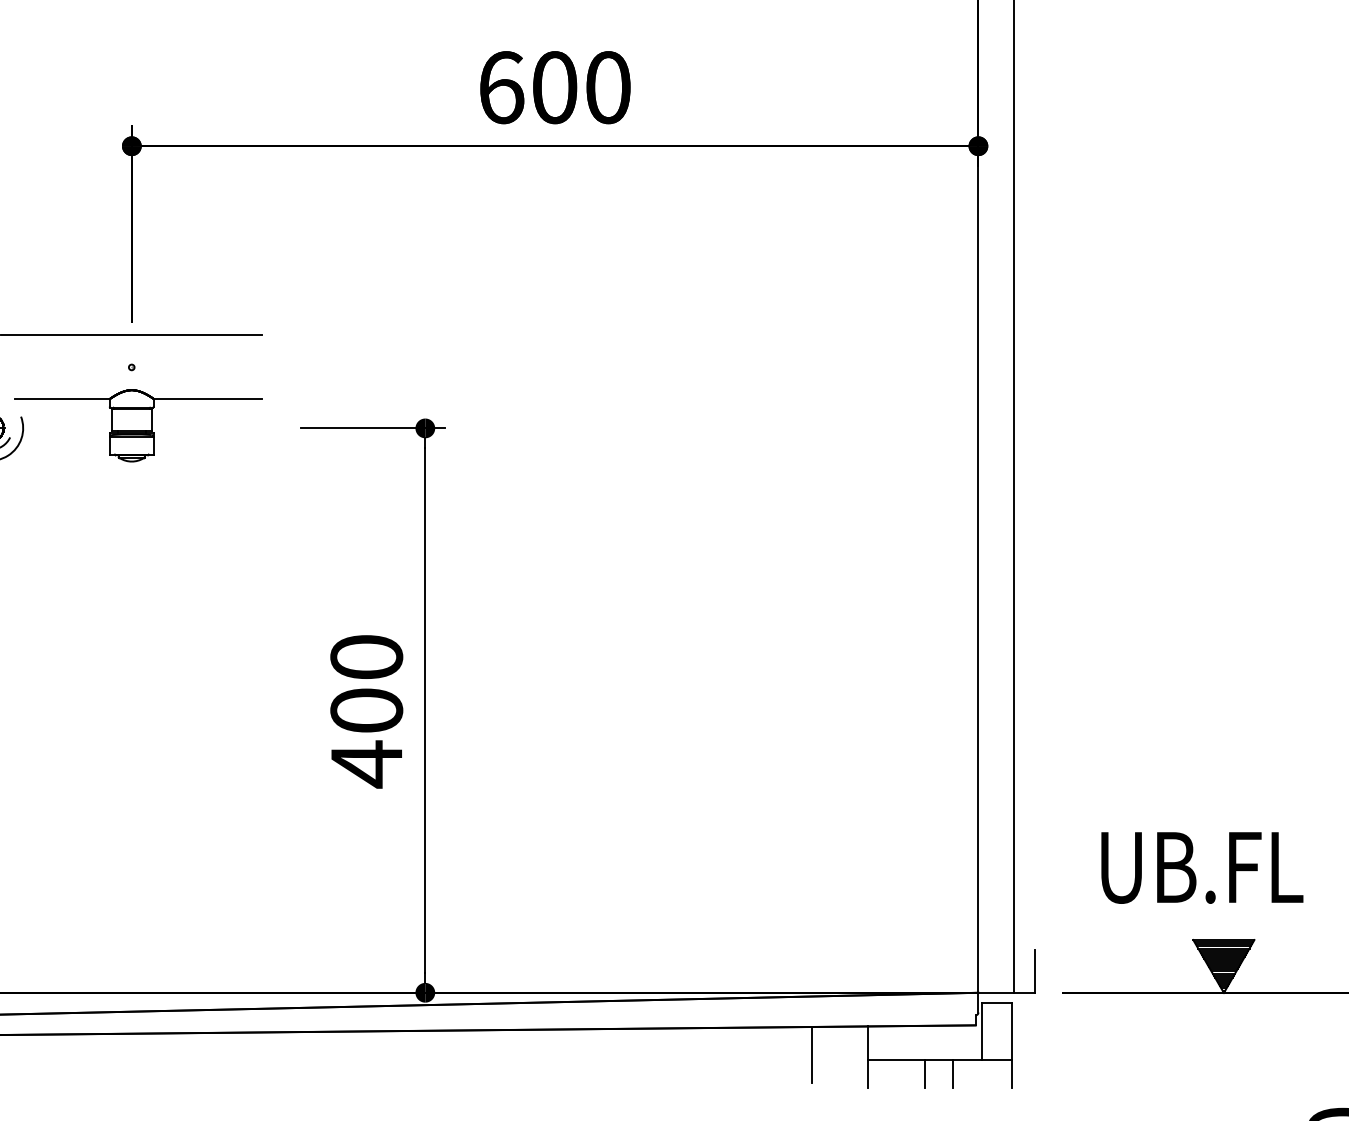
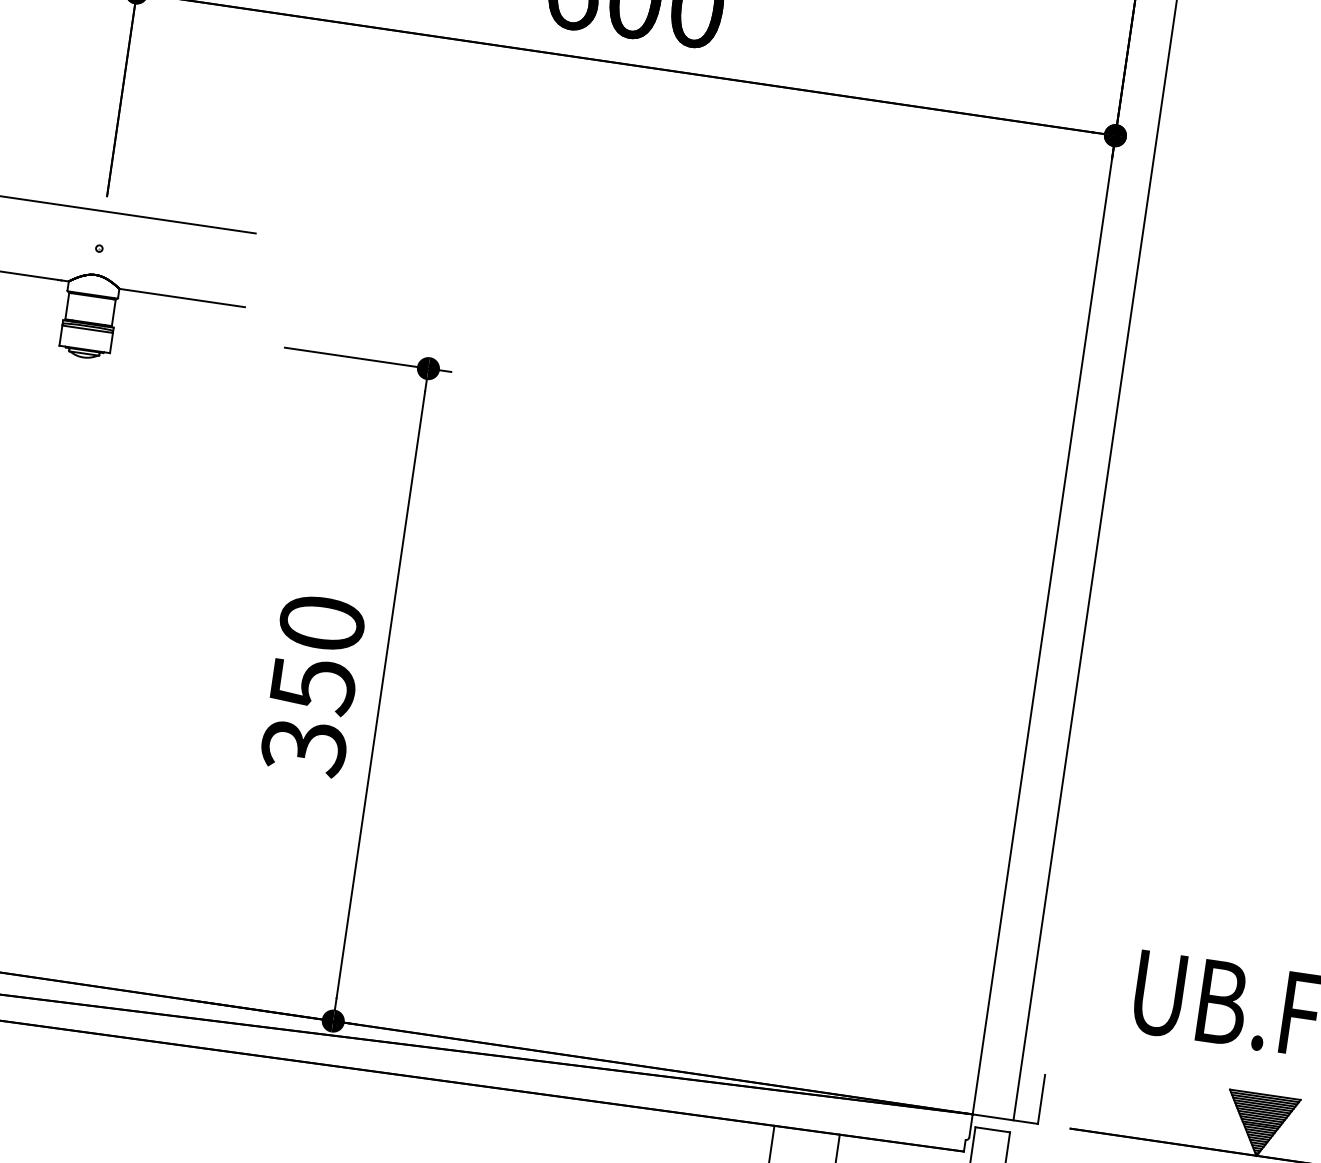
text: (366, 738) -> (308, 717), 400 -> 350

